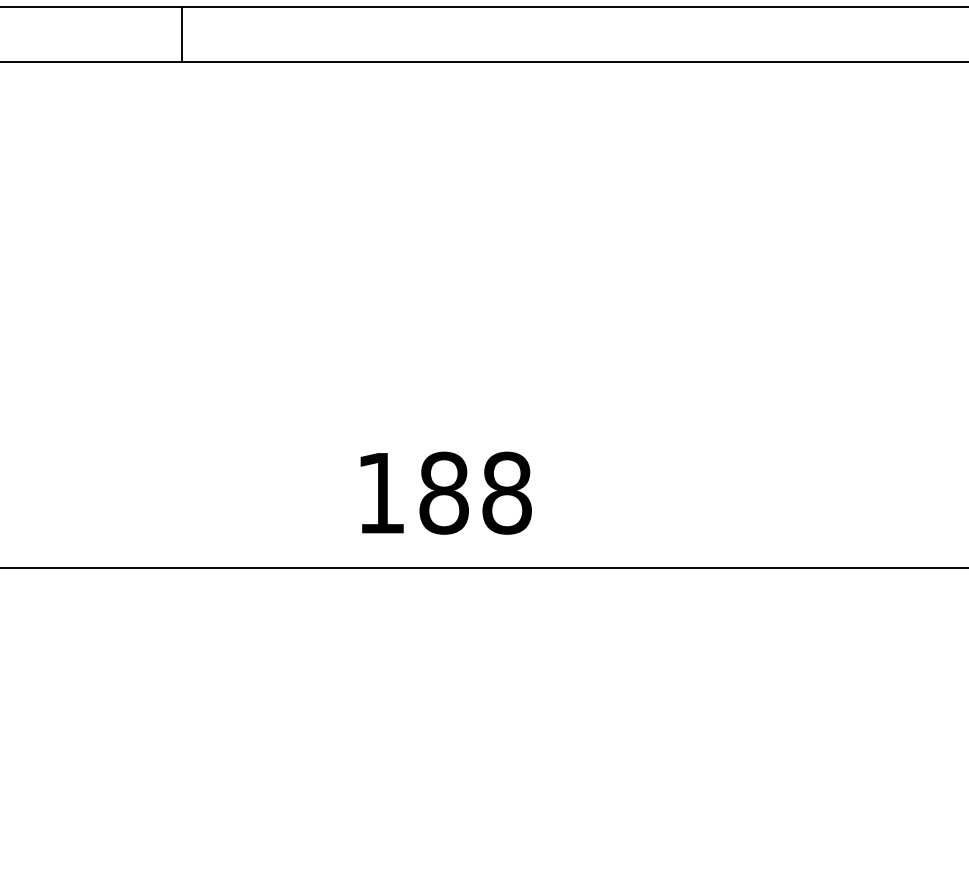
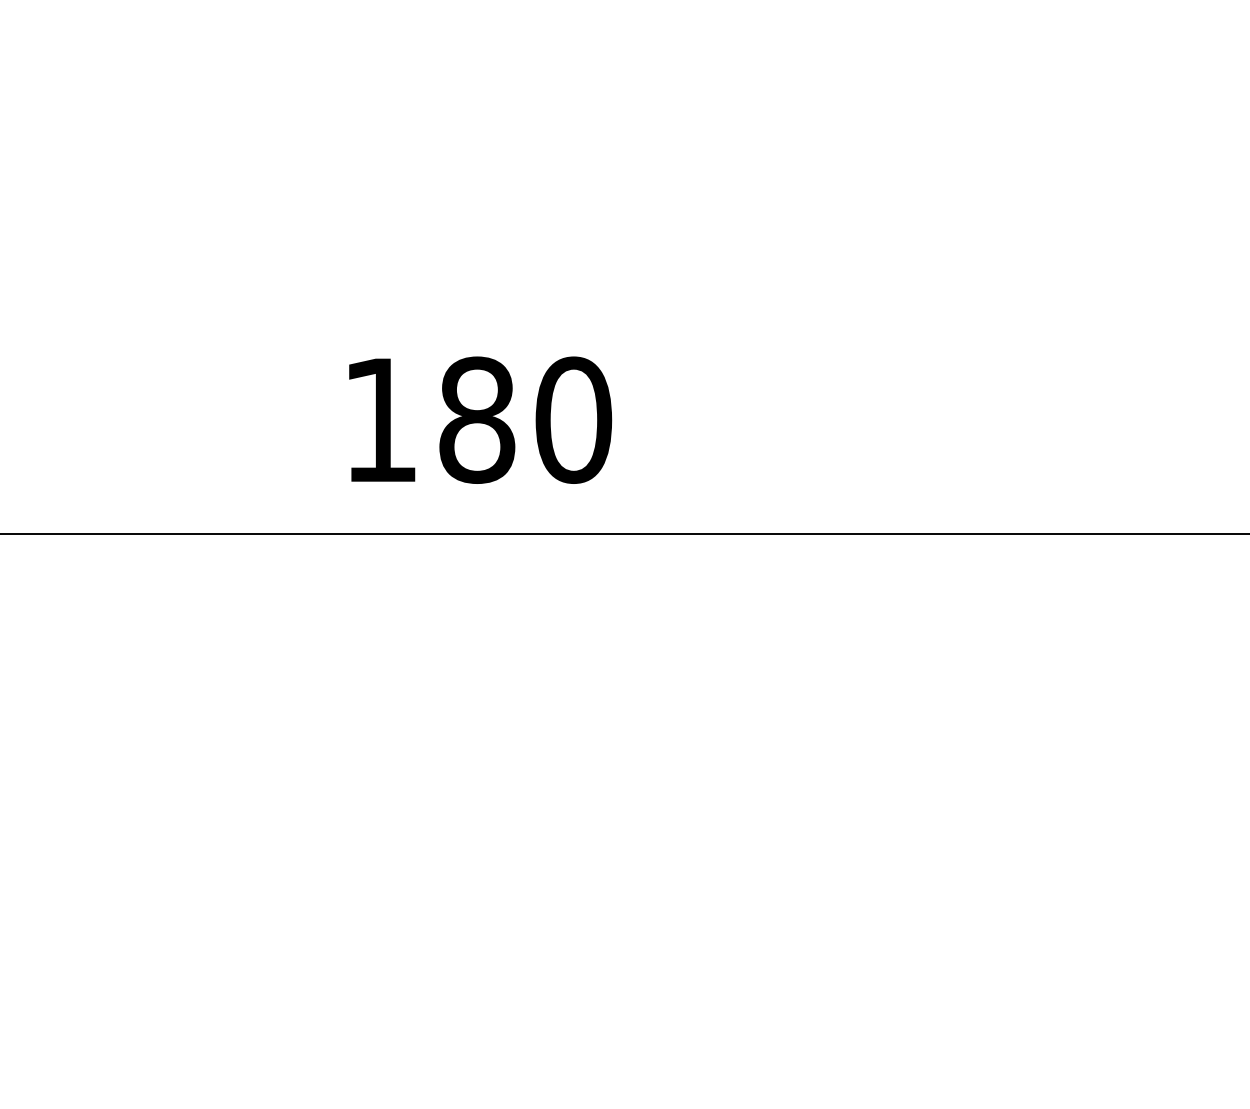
text: (507, 493) -> (574, 420), 188 -> 180

